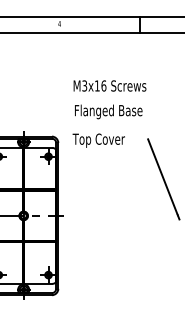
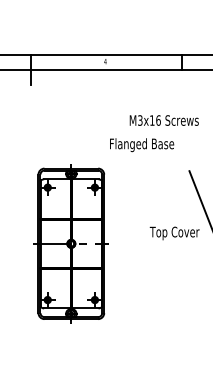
text: (109, 85) -> (163, 120), moved
text: (109, 112) -> (142, 145), moved
text: (98, 140) -> (174, 233), moved

